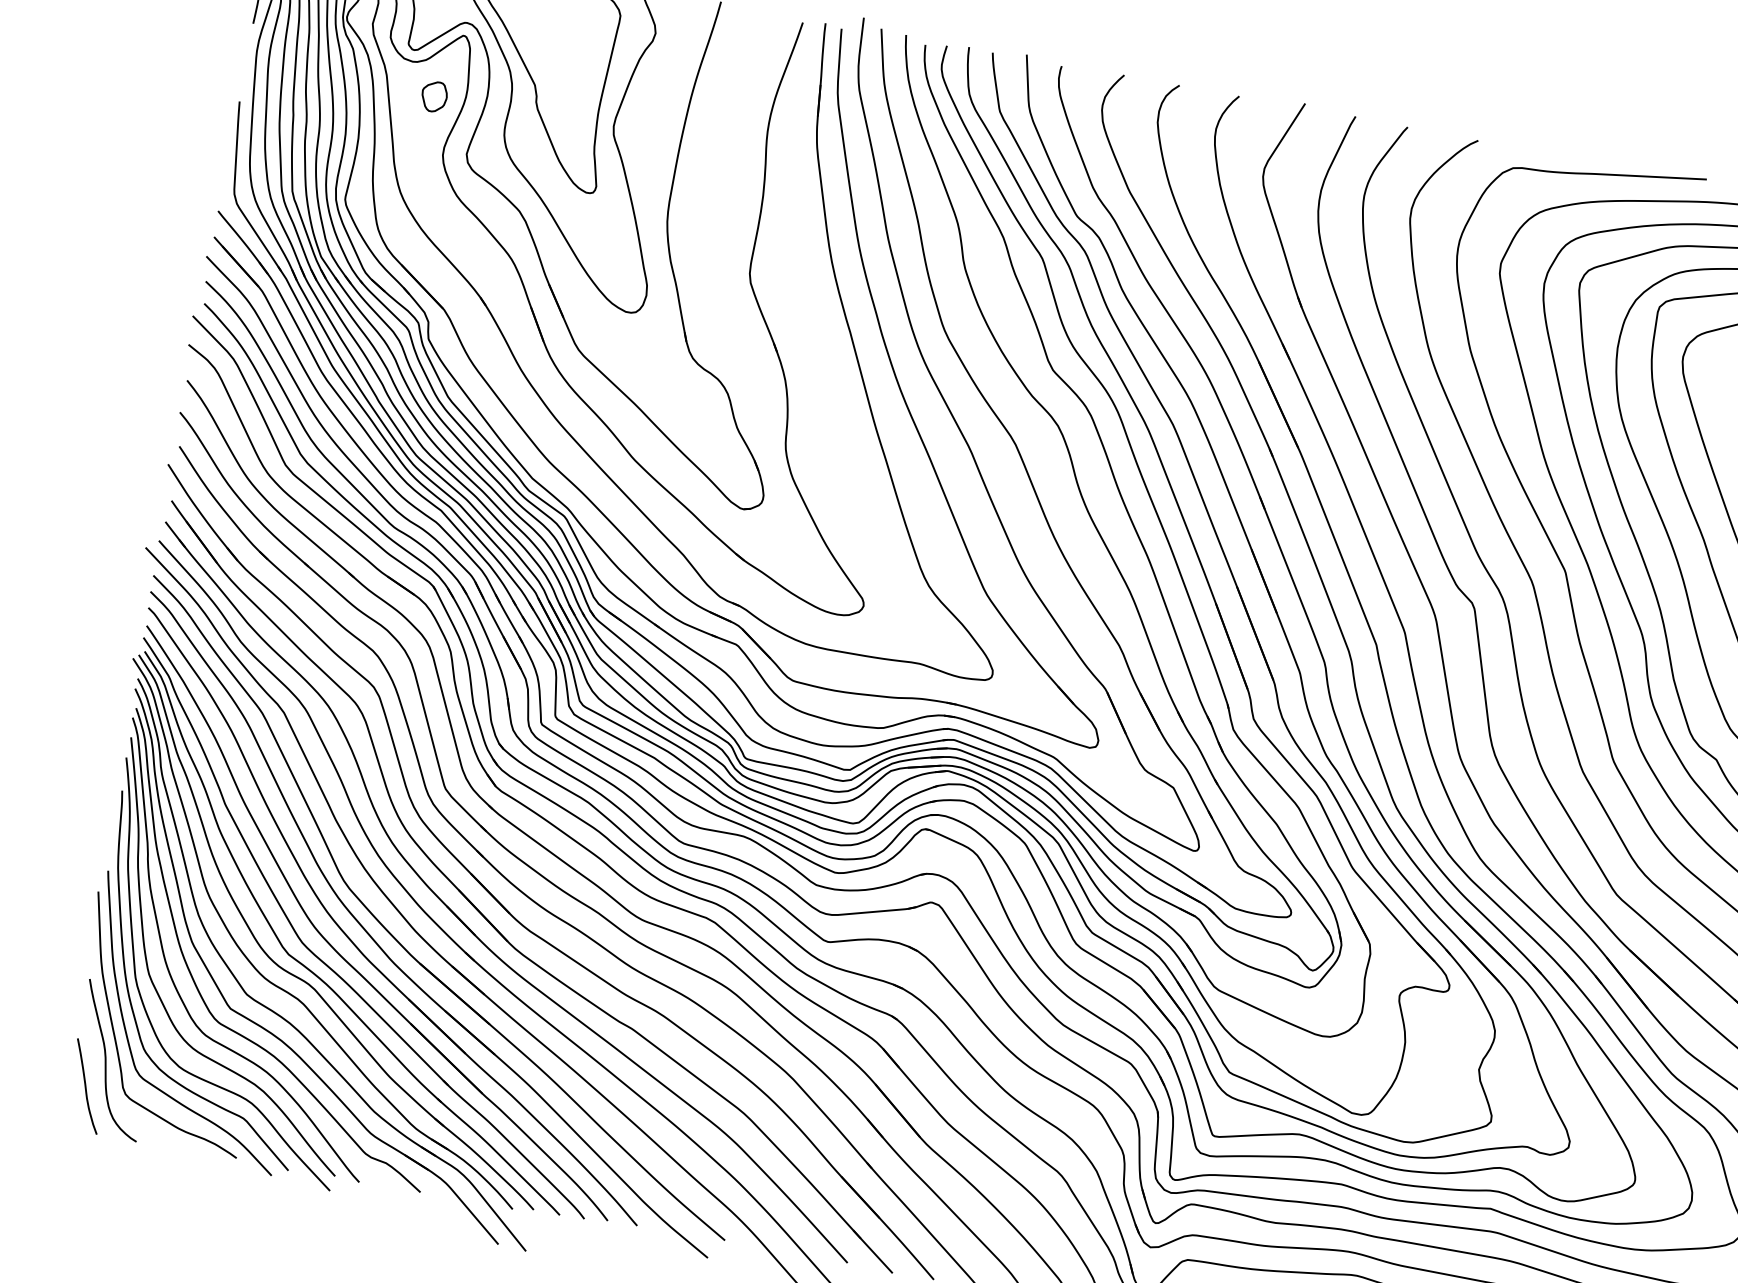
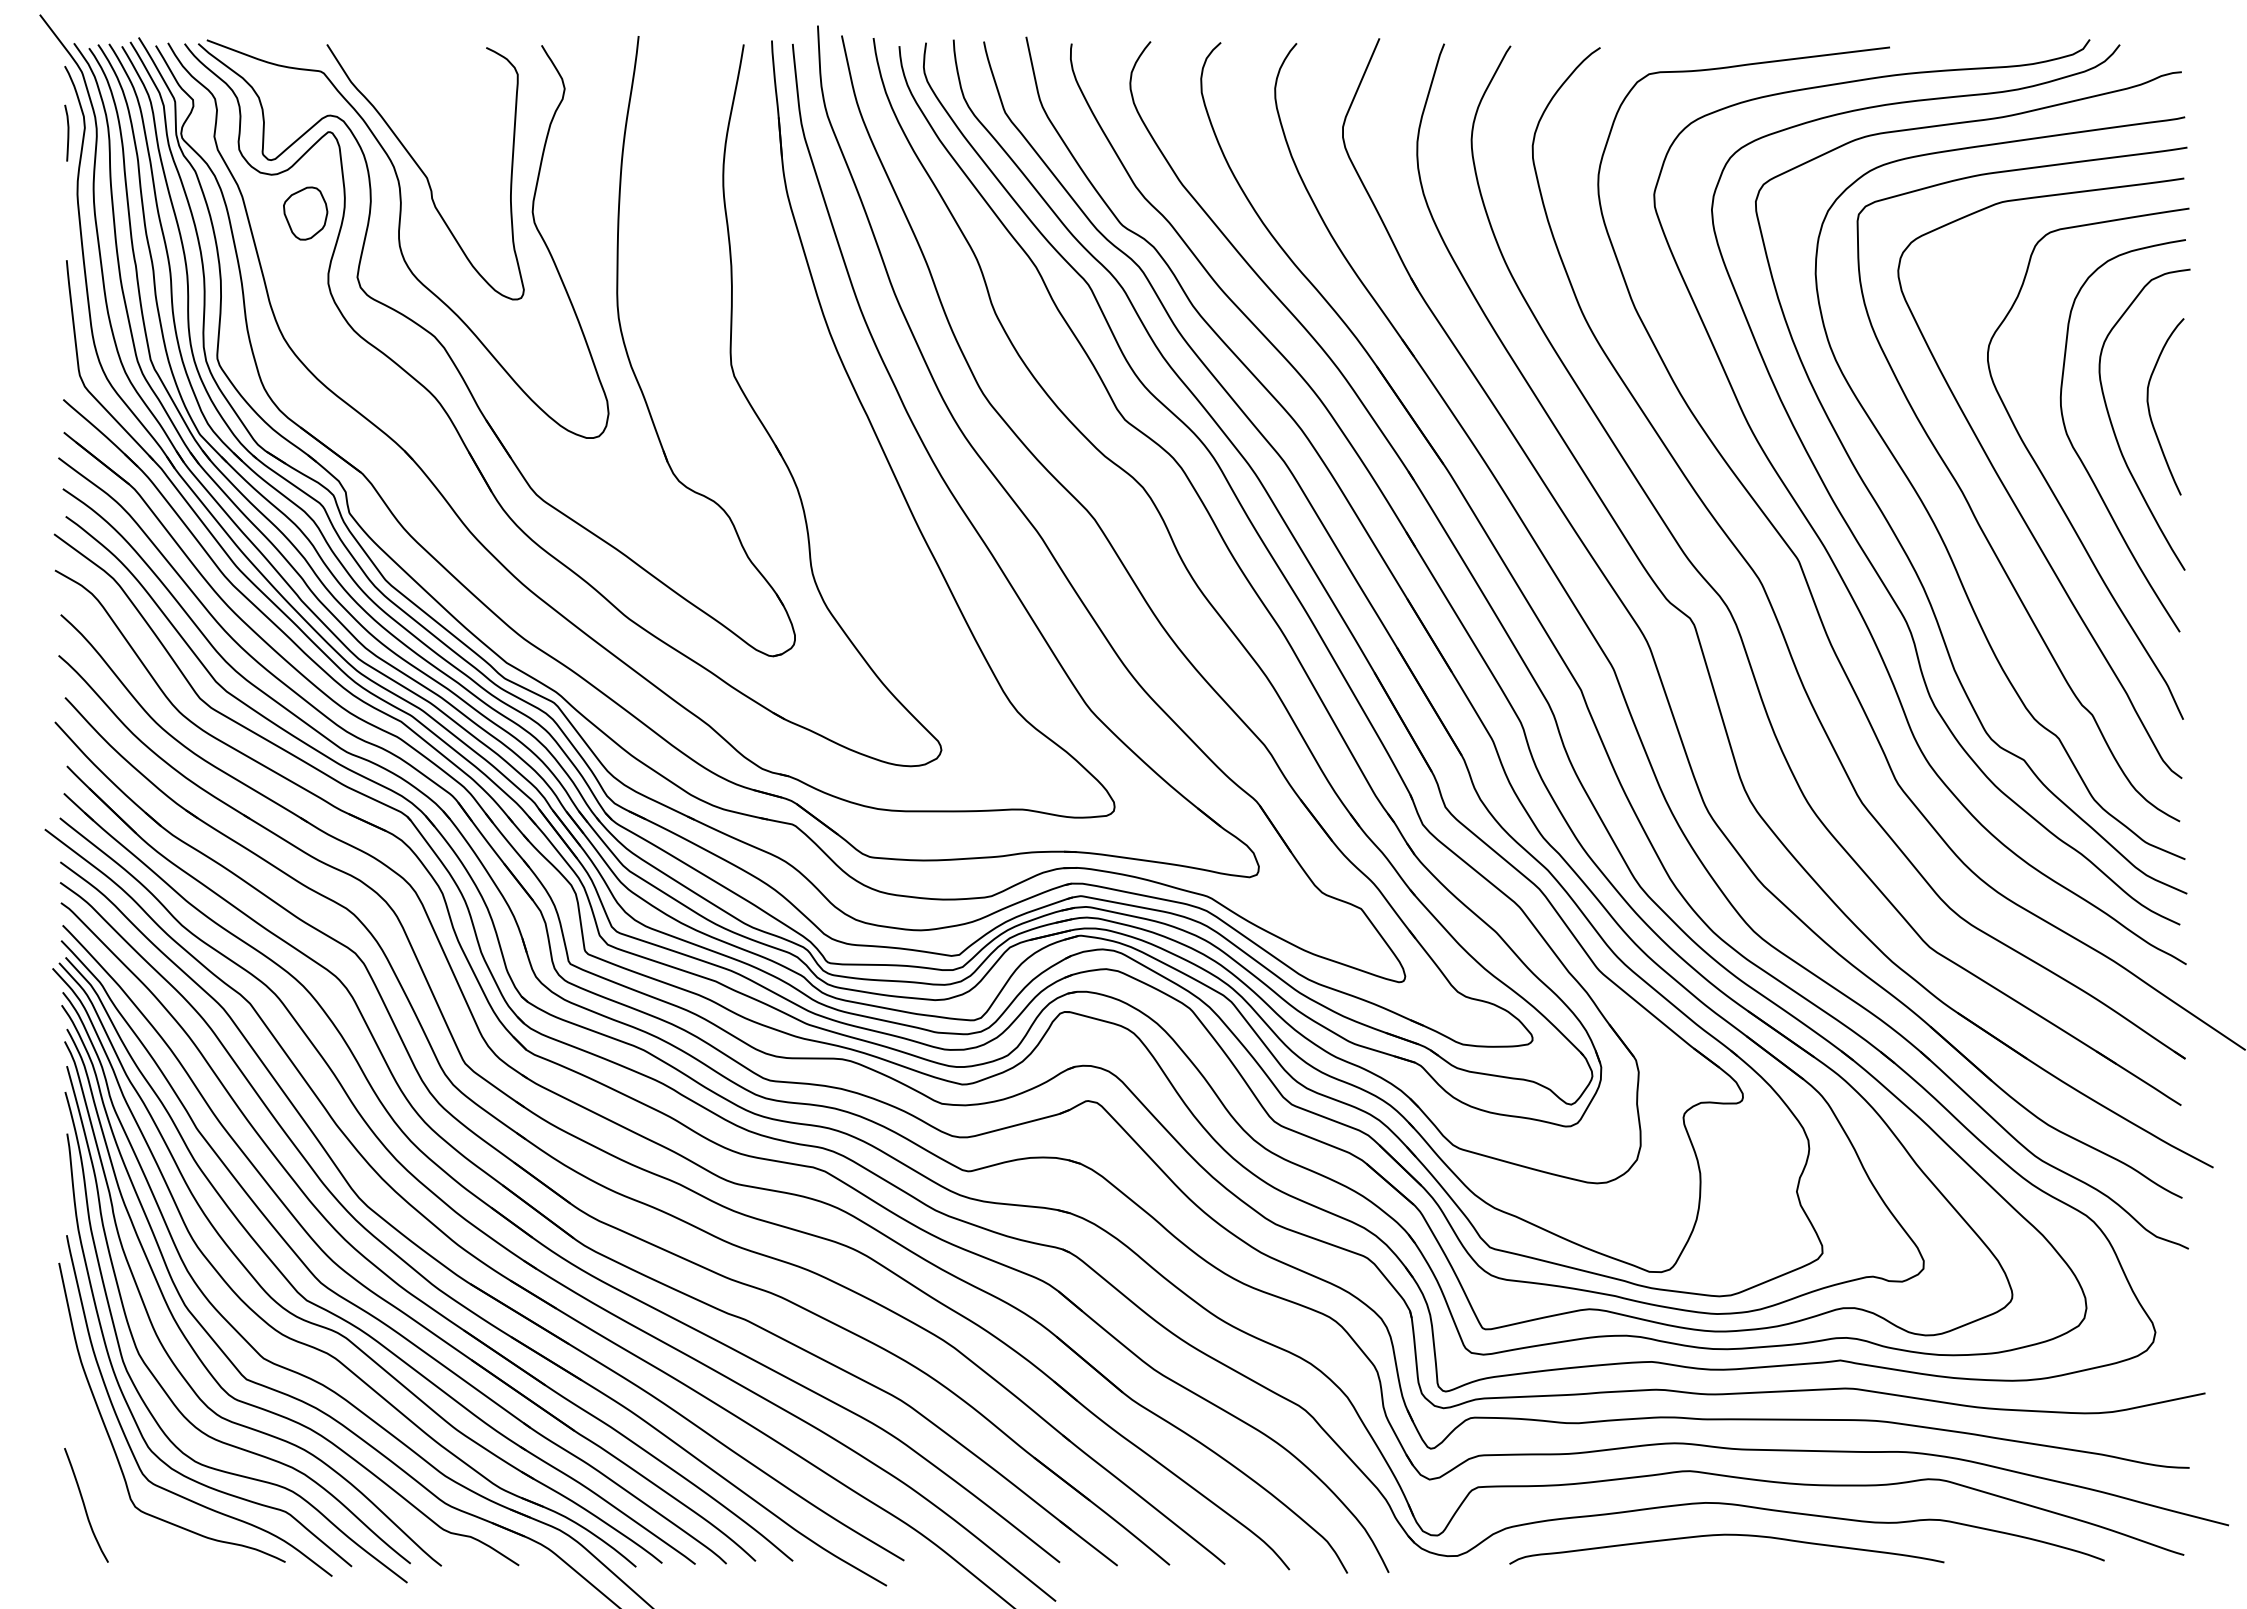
part: (434, 96) -> (305, 212), size x1.4
curve: (106, 1059) -> (104, 1467), removed

